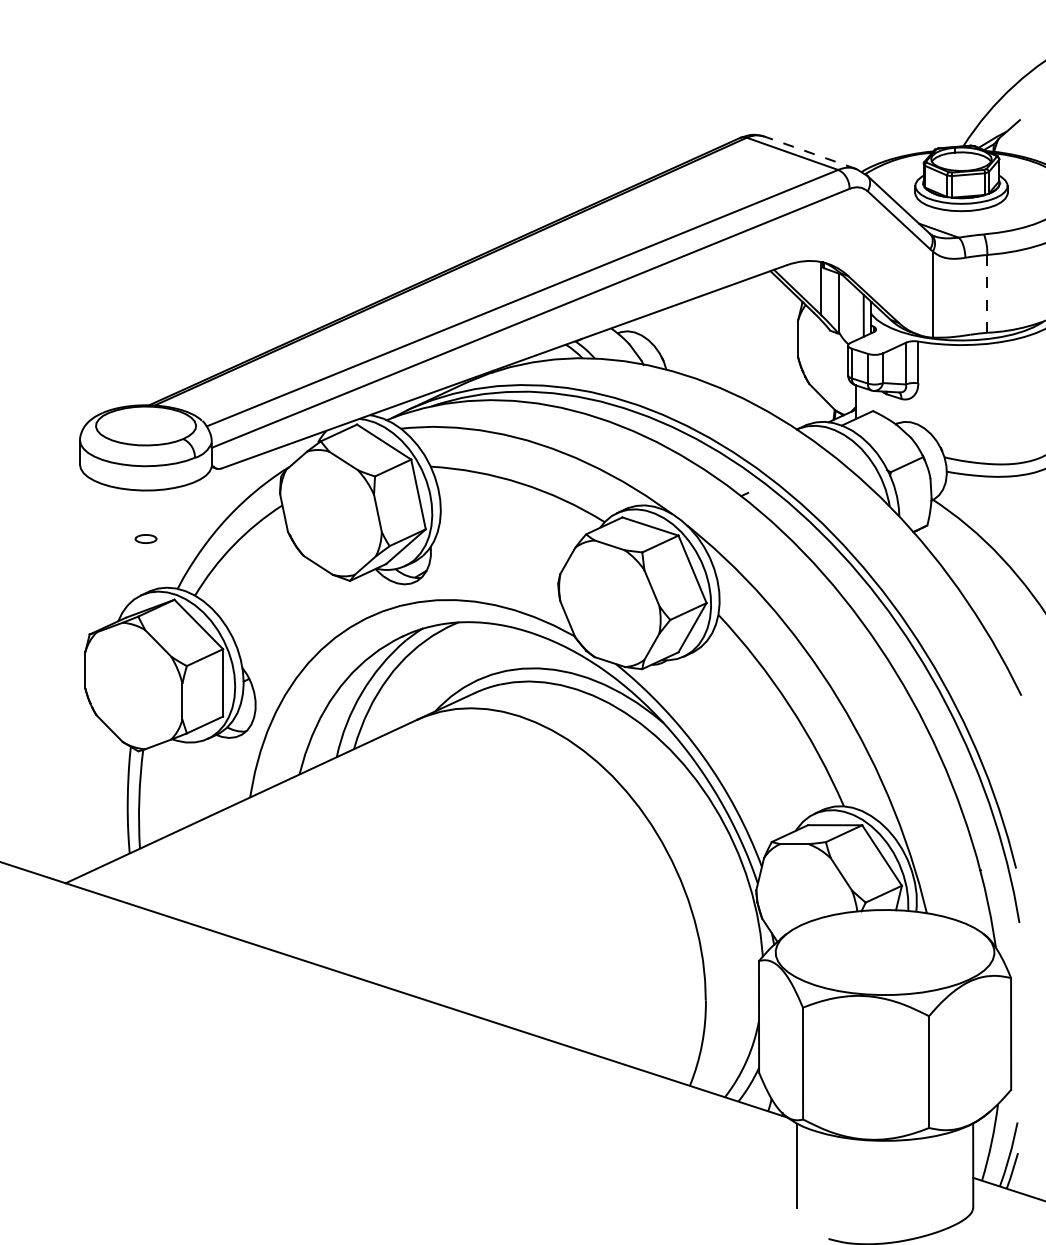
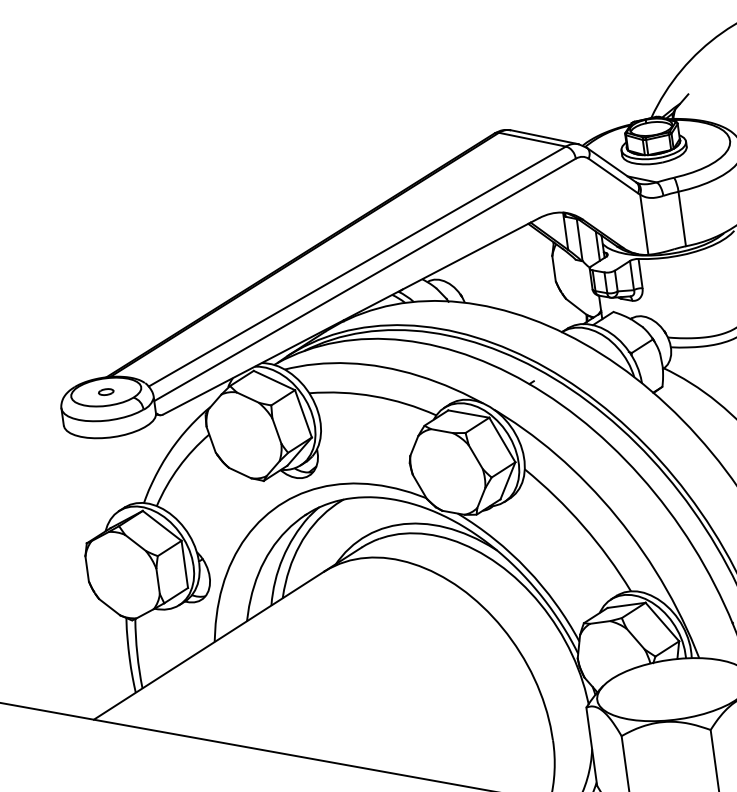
line: (809, 152) -> (544, 137), dashed -> solid
line: (987, 293) -> (682, 218), dashed -> solid
part: (145, 538) -> (105, 391), moved

